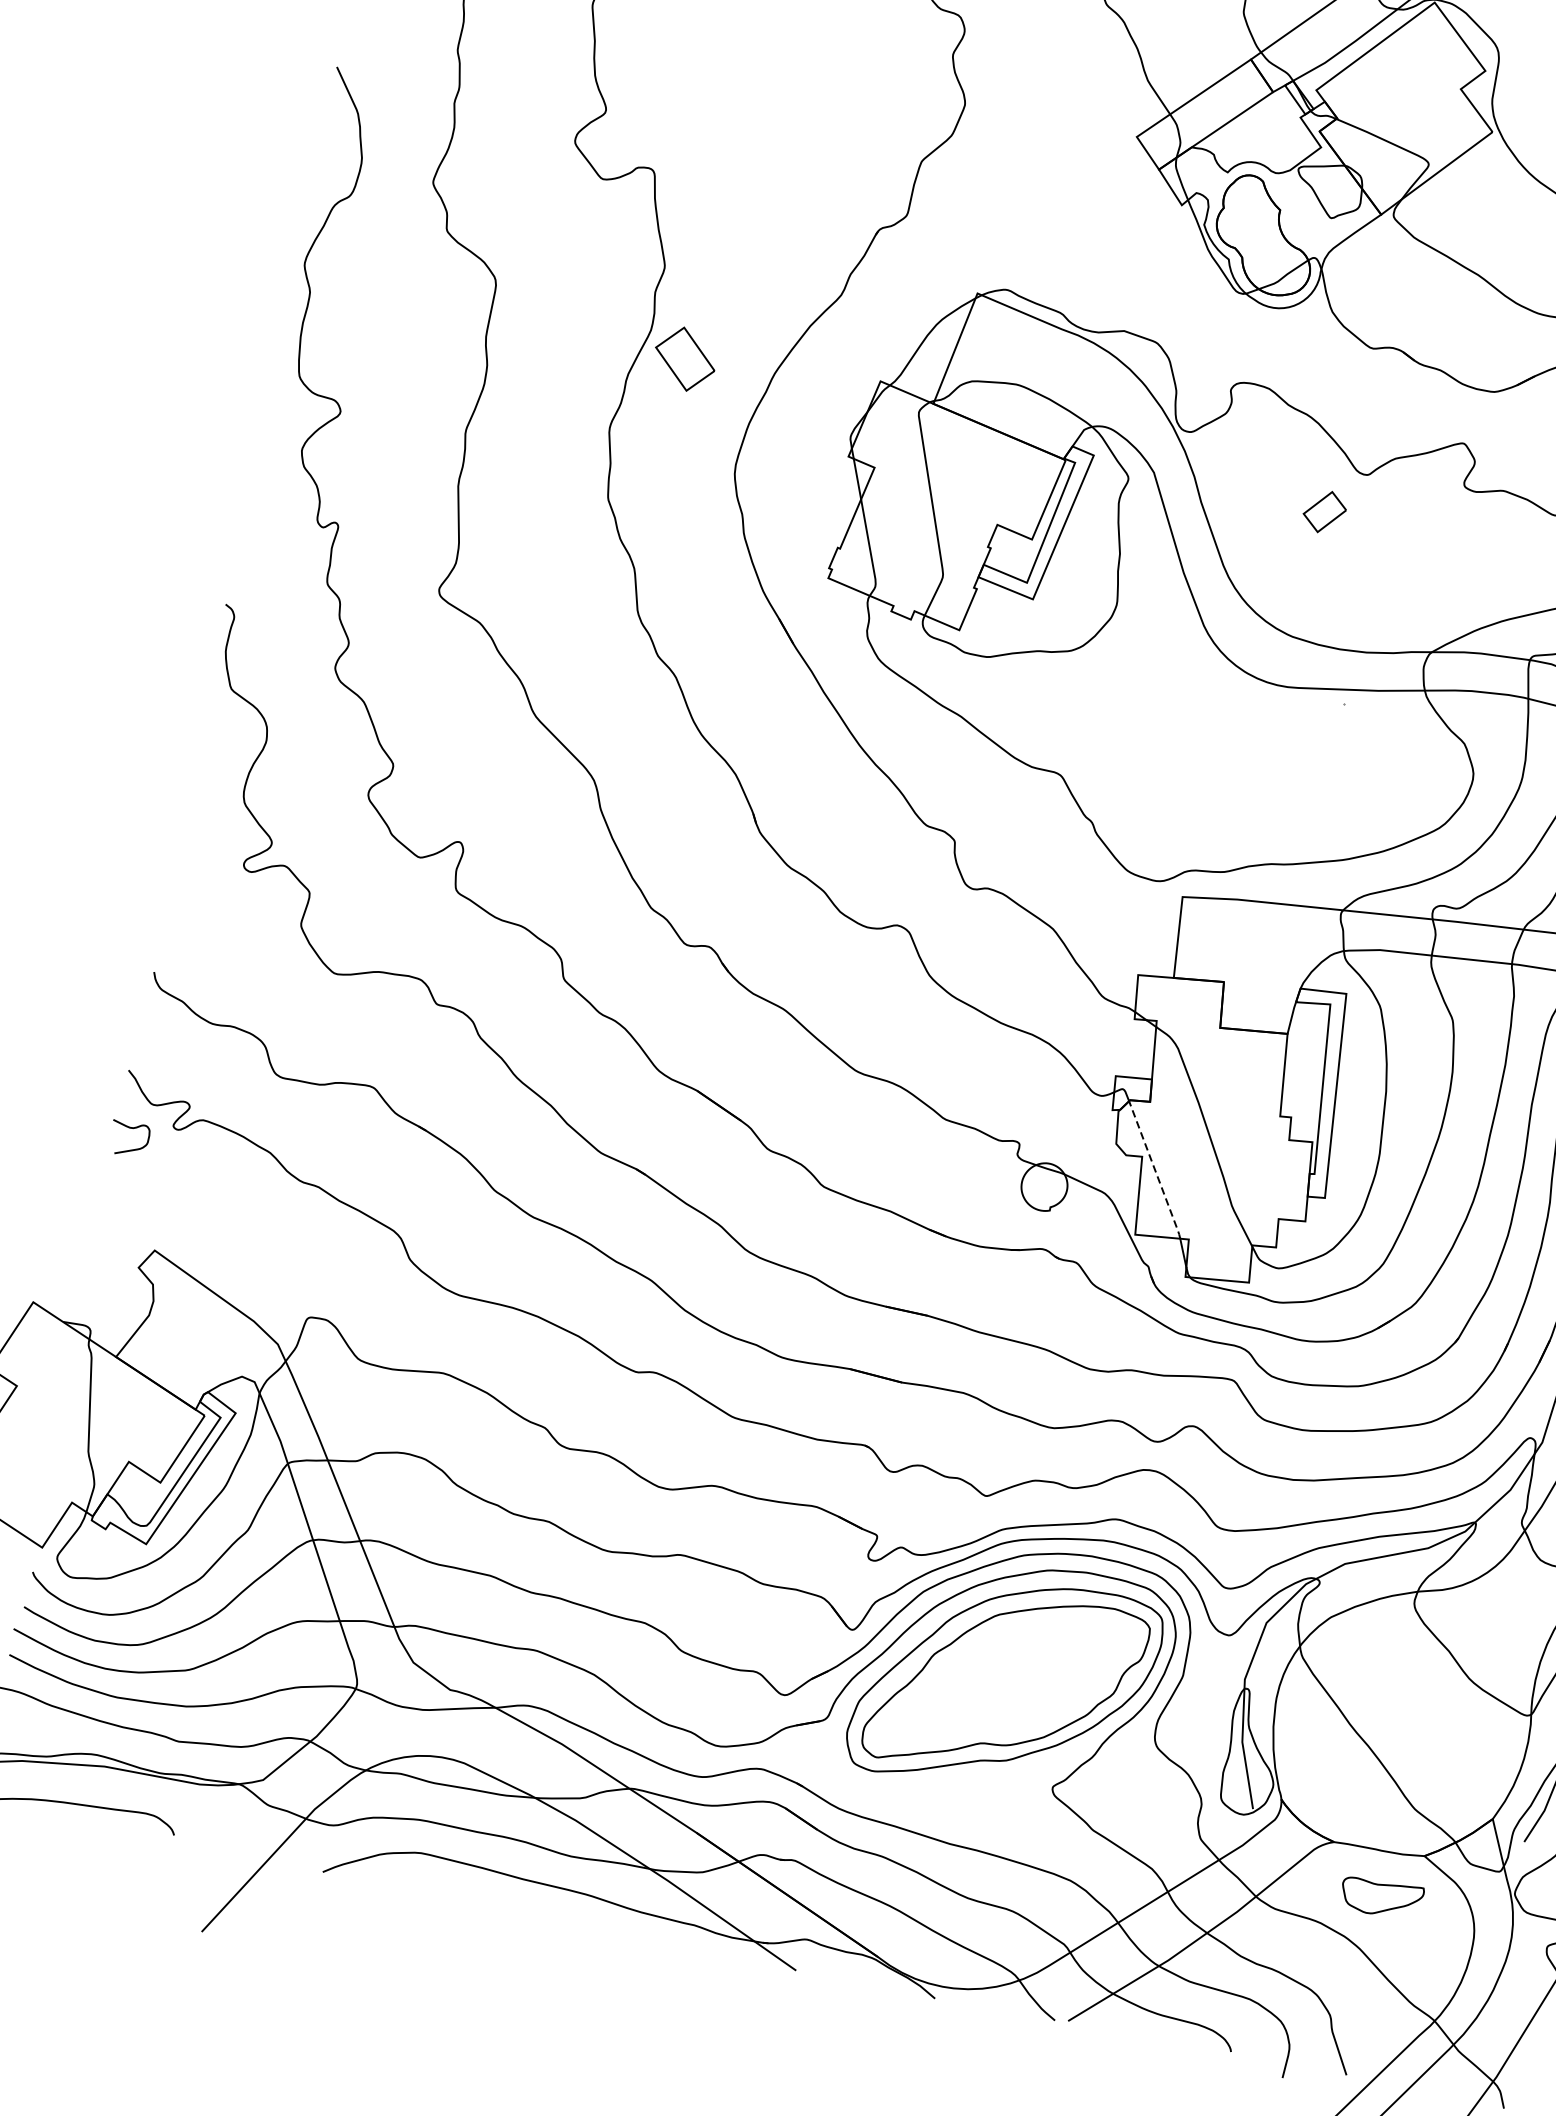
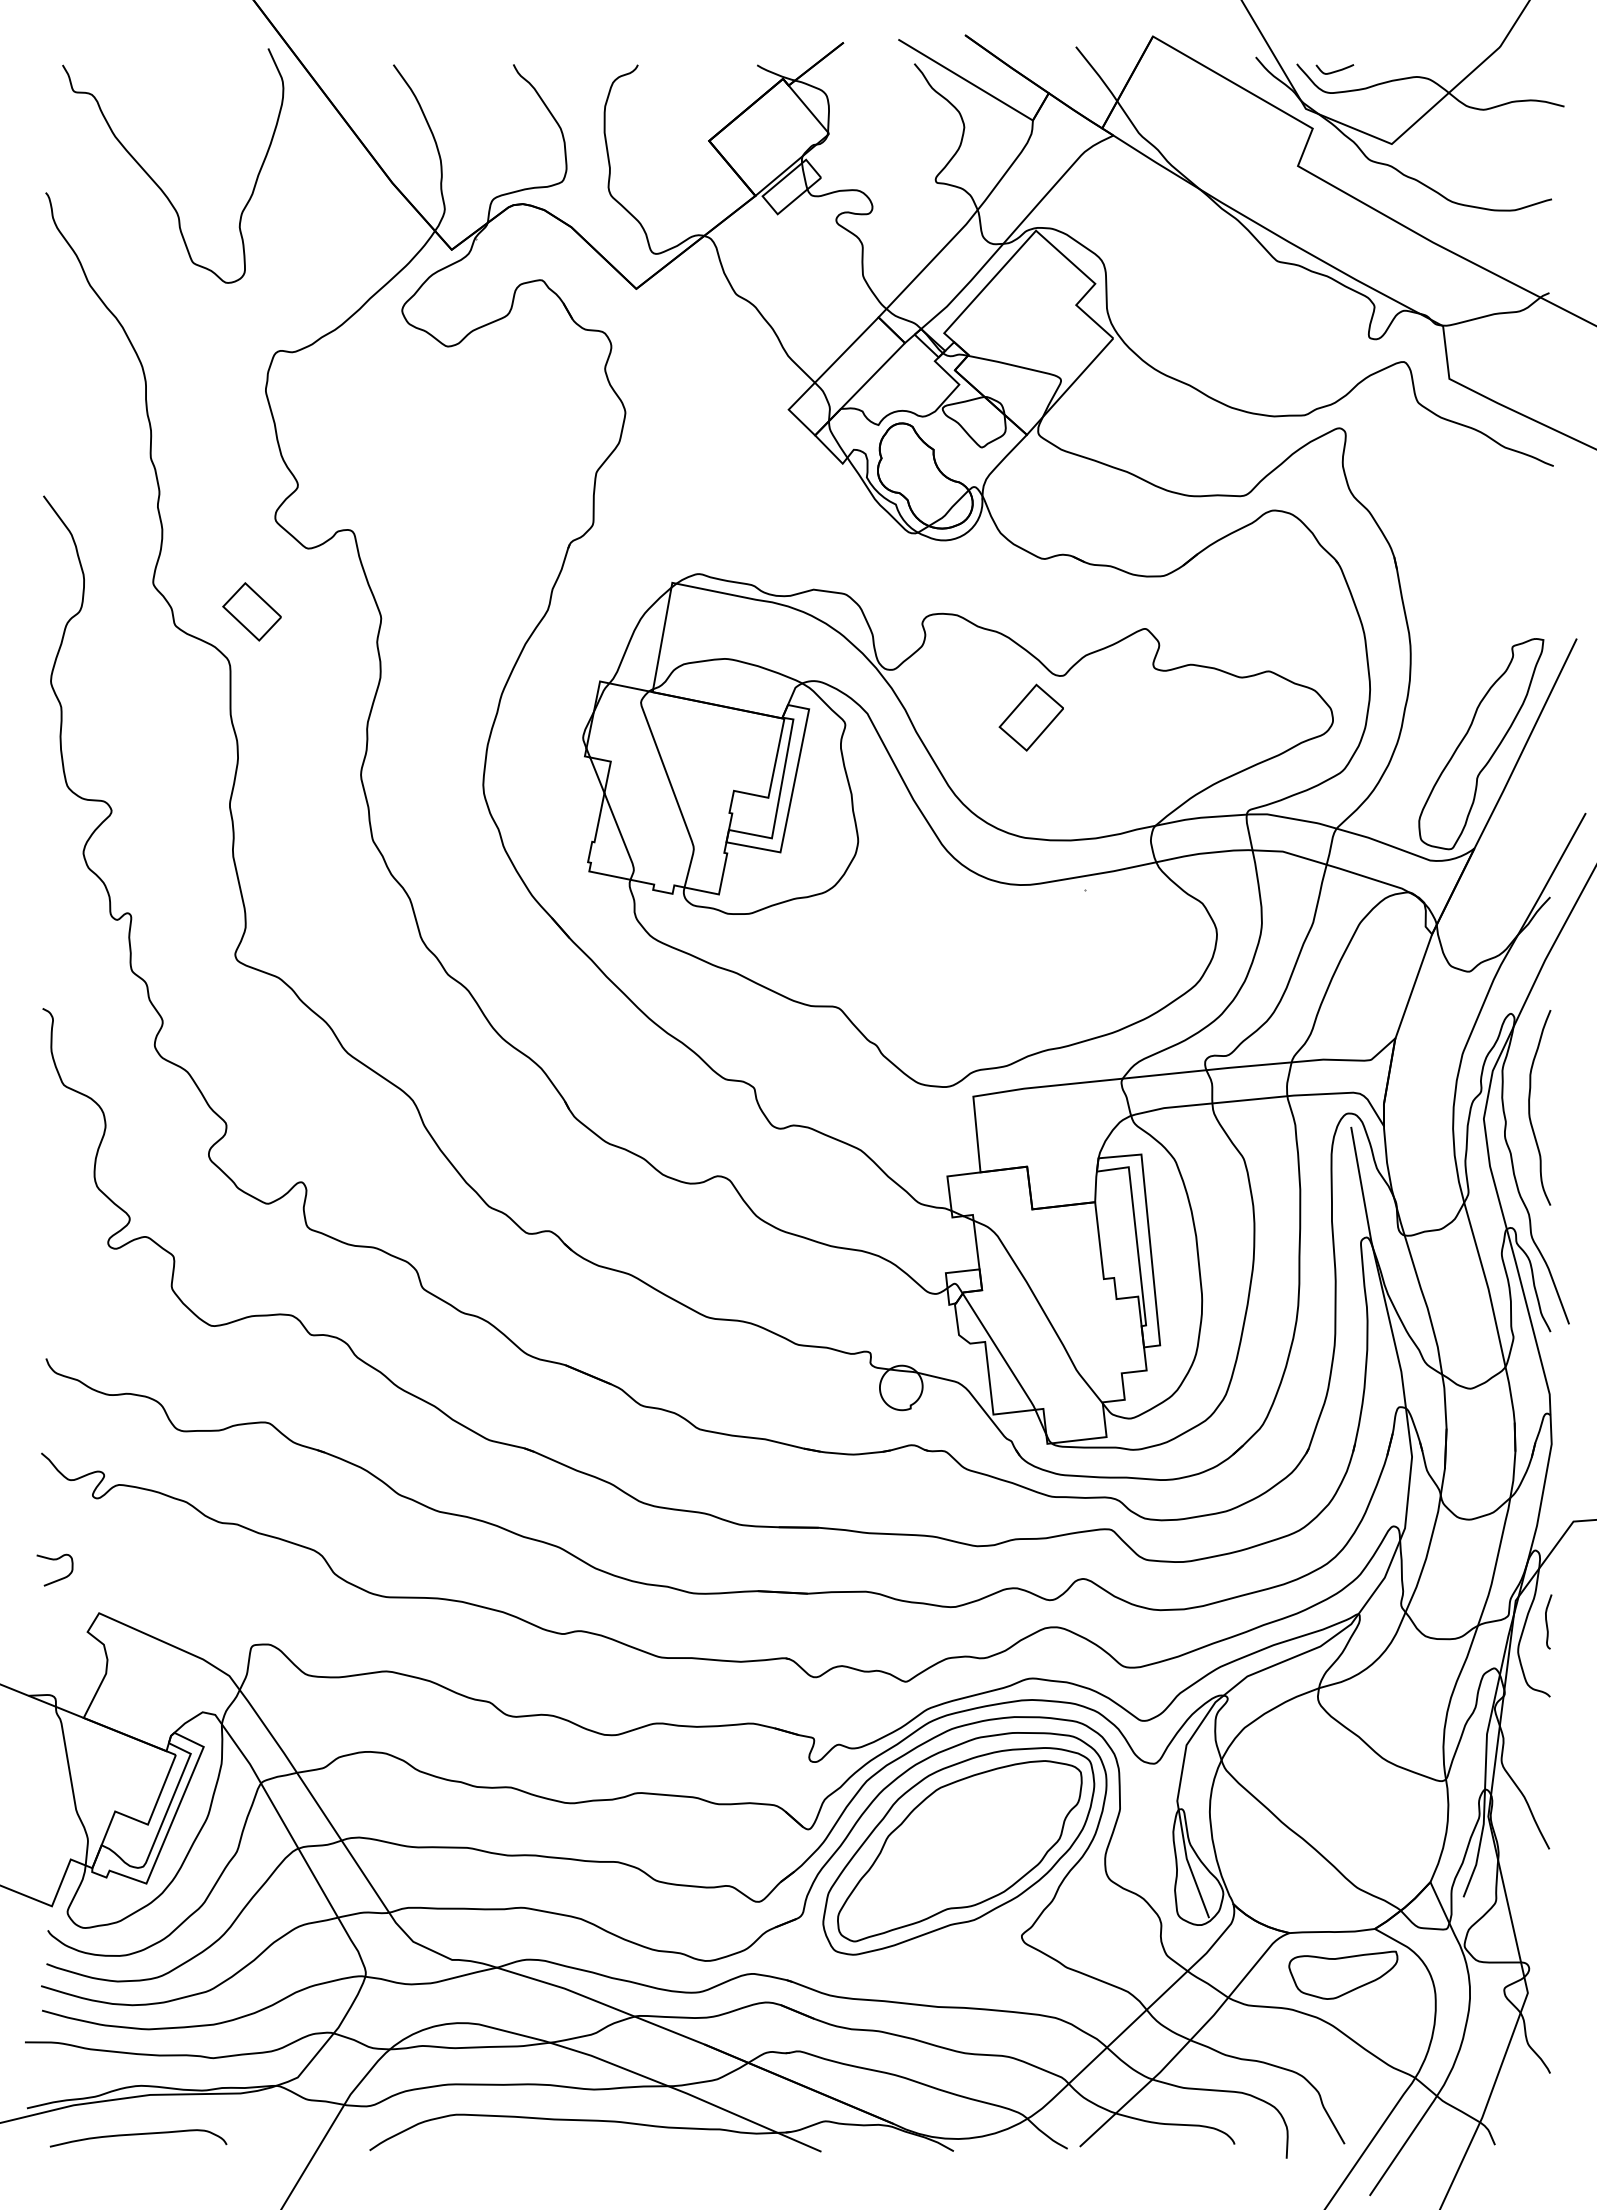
part: (684, 358) -> (251, 611), moved
part: (1324, 511) -> (1030, 717), size x1.67
curve: (130, 1128) -> (54, 1560), moved
line: (1154, 1170) -> (999, 1352), dashed -> solid
part: (1381, 1897) -> (1343, 1974), size x1.43

